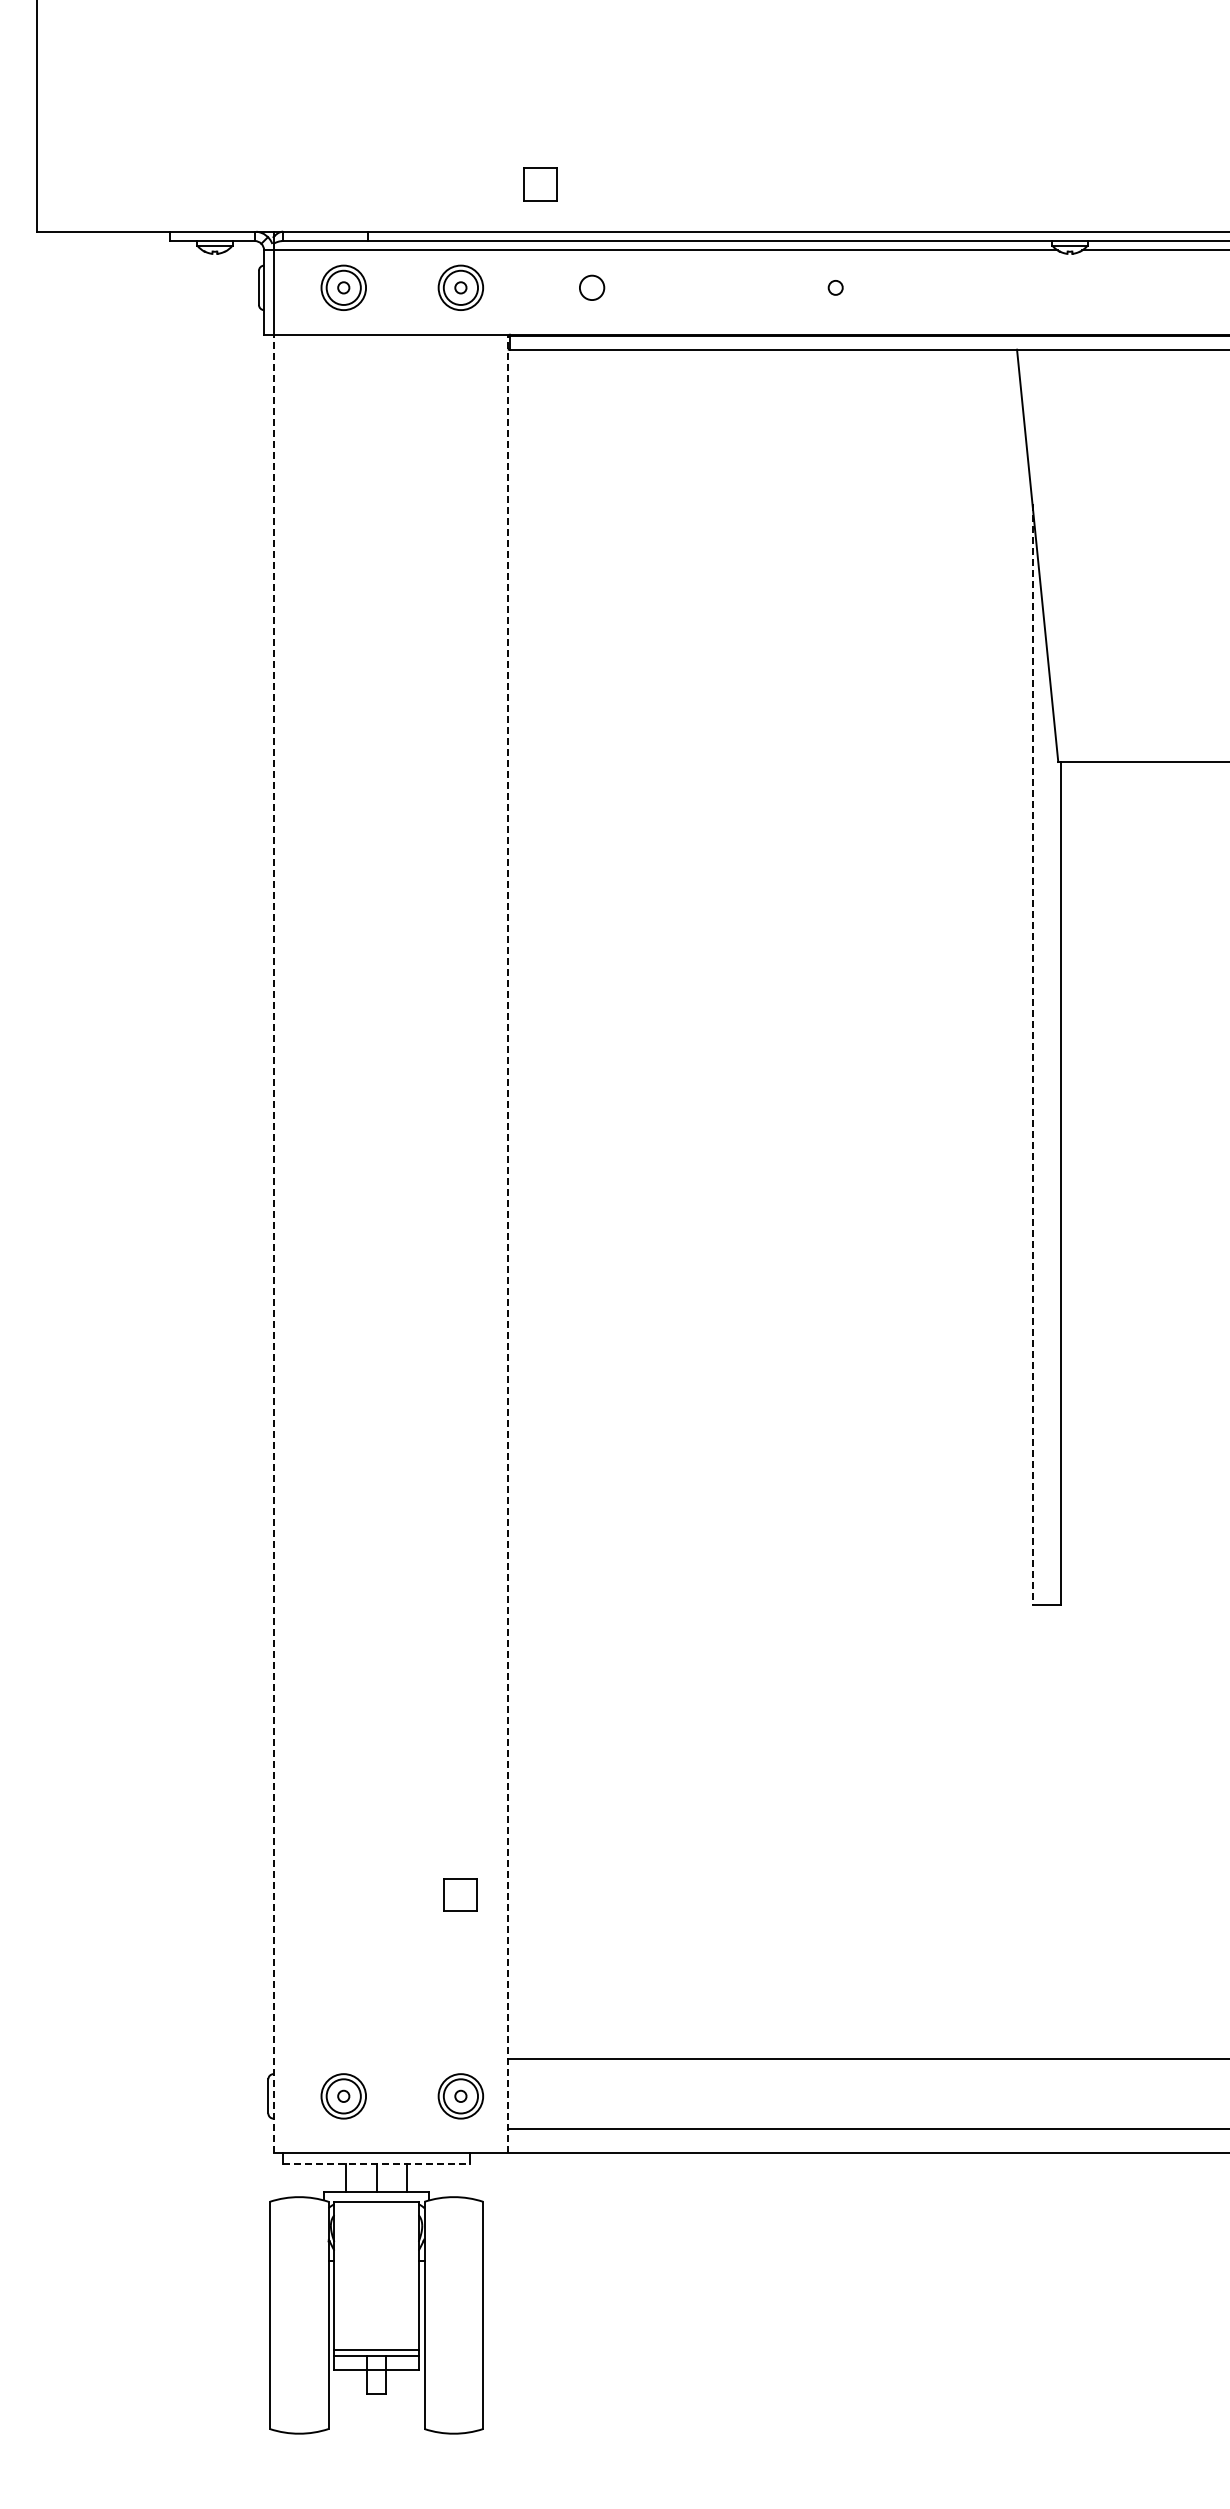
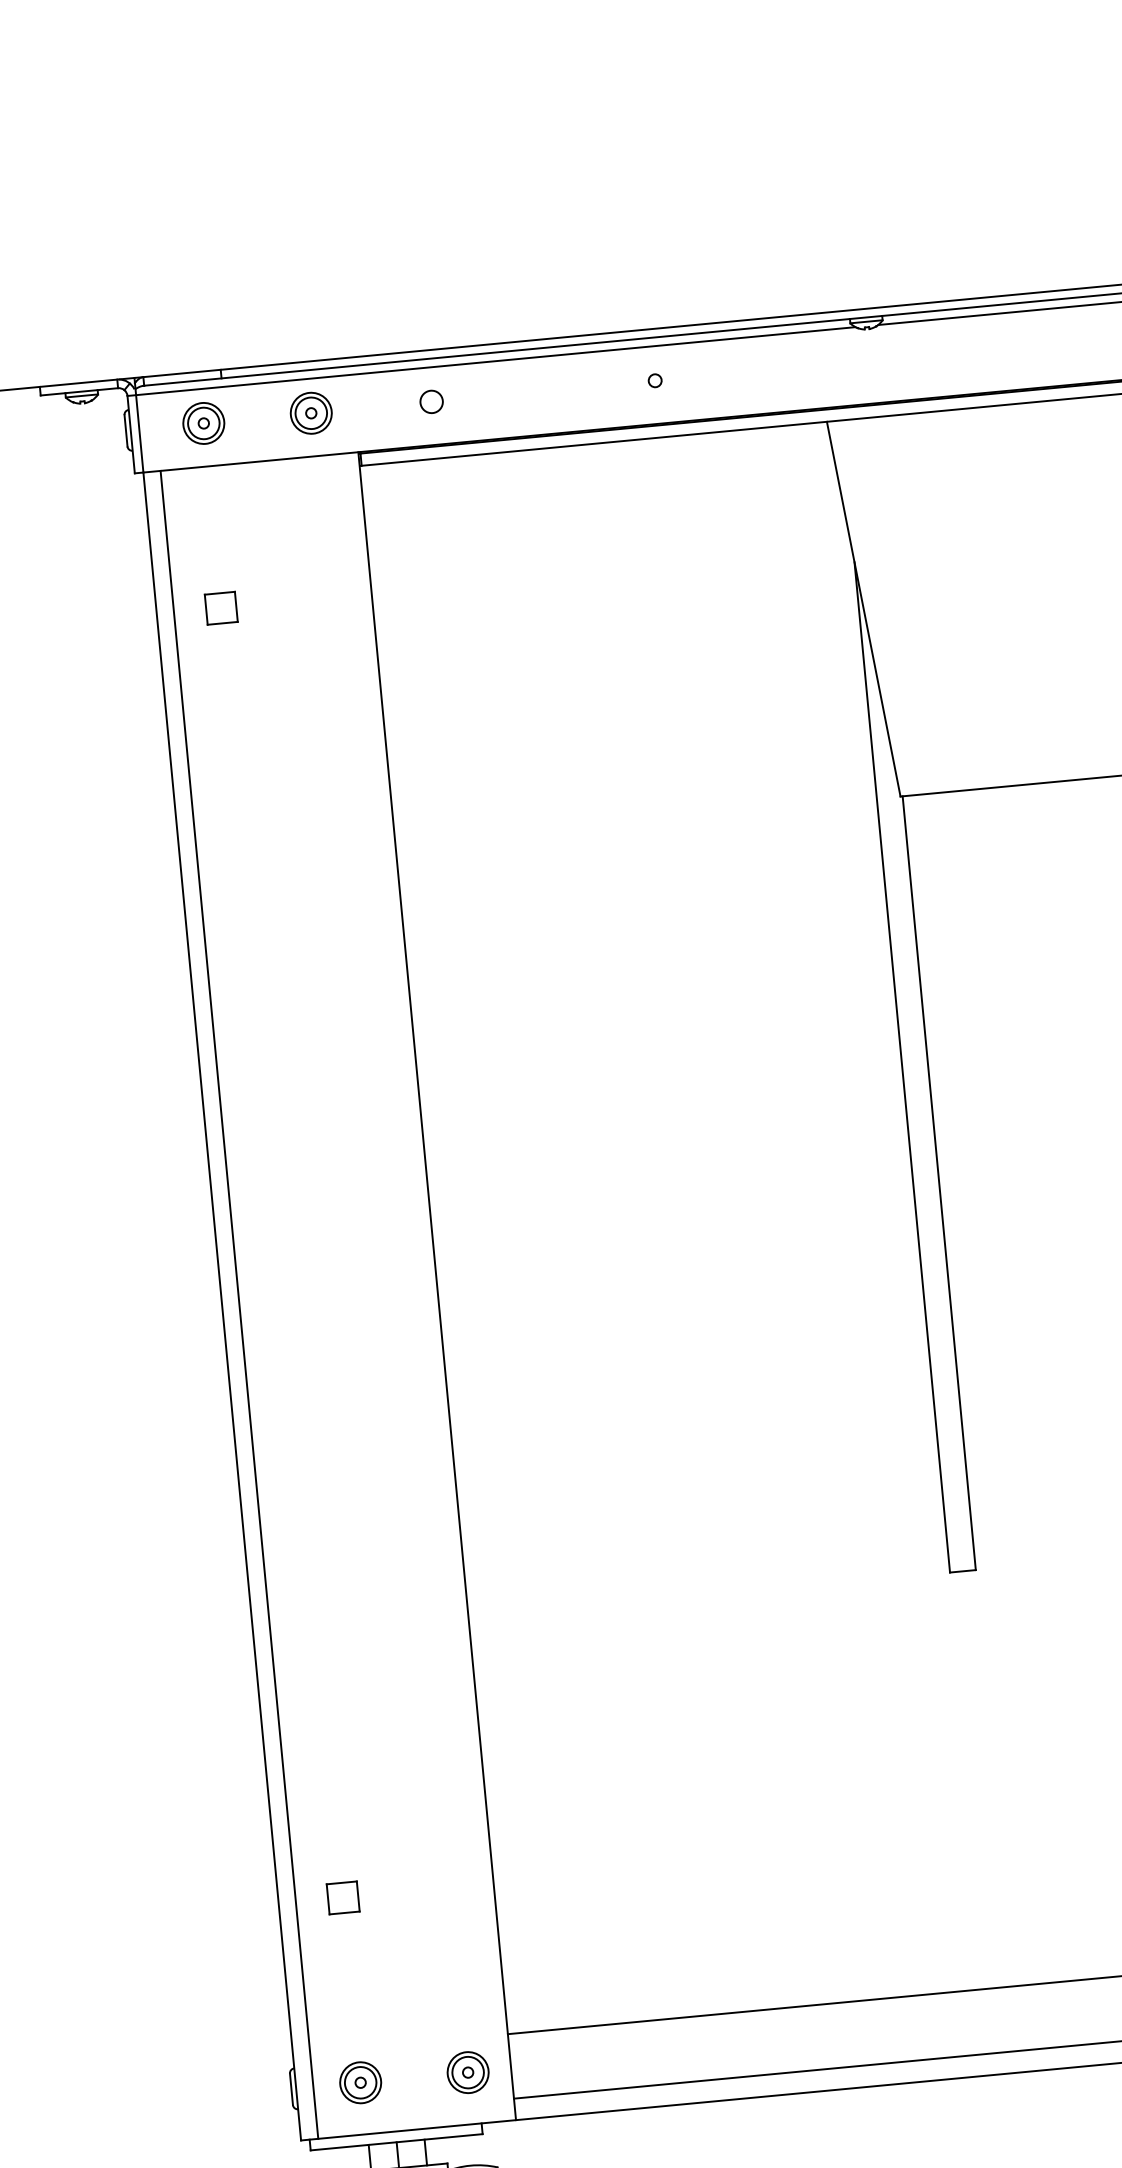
part: (540, 184) -> (221, 608), moved
line: (1032, 1054) -> (902, 1067), dashed -> solid
line: (273, 1243) -> (222, 1306), dashed -> solid
line: (292, 1243) -> (239, 1304), added
line: (507, 1243) -> (436, 1286), dashed -> solid
part: (460, 1894) -> (342, 1897), moved
line: (376, 2164) -> (396, 2142), dashed -> solid

